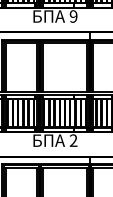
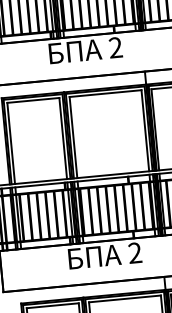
text: (73, 16) -> (115, 47), 9 -> 2

